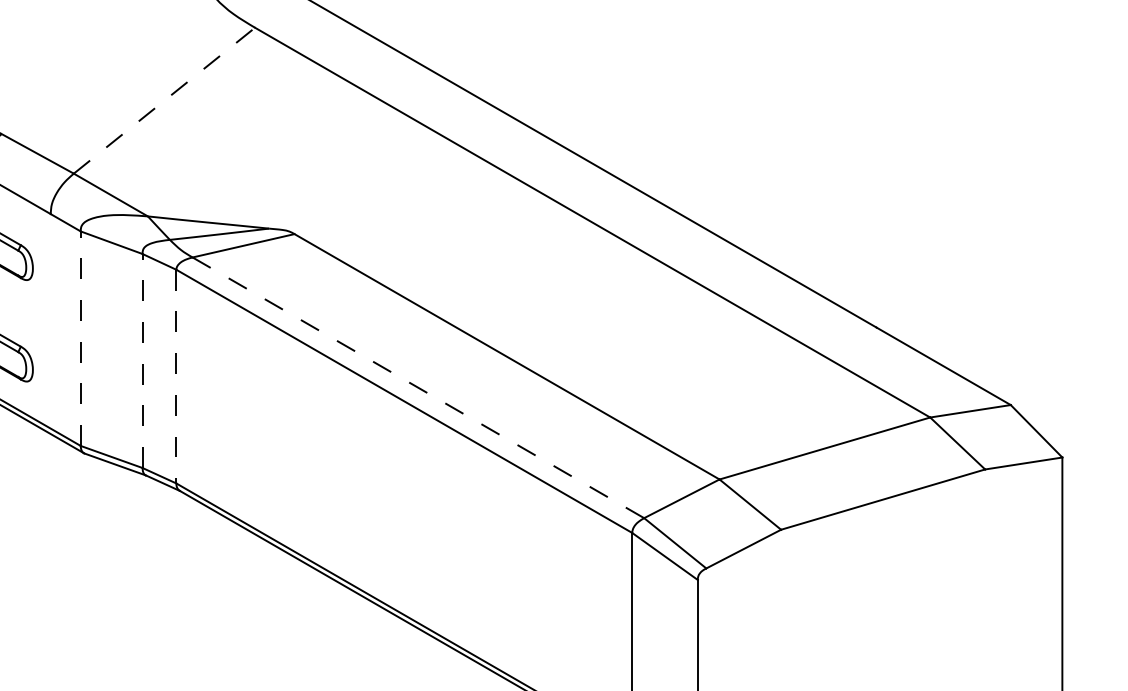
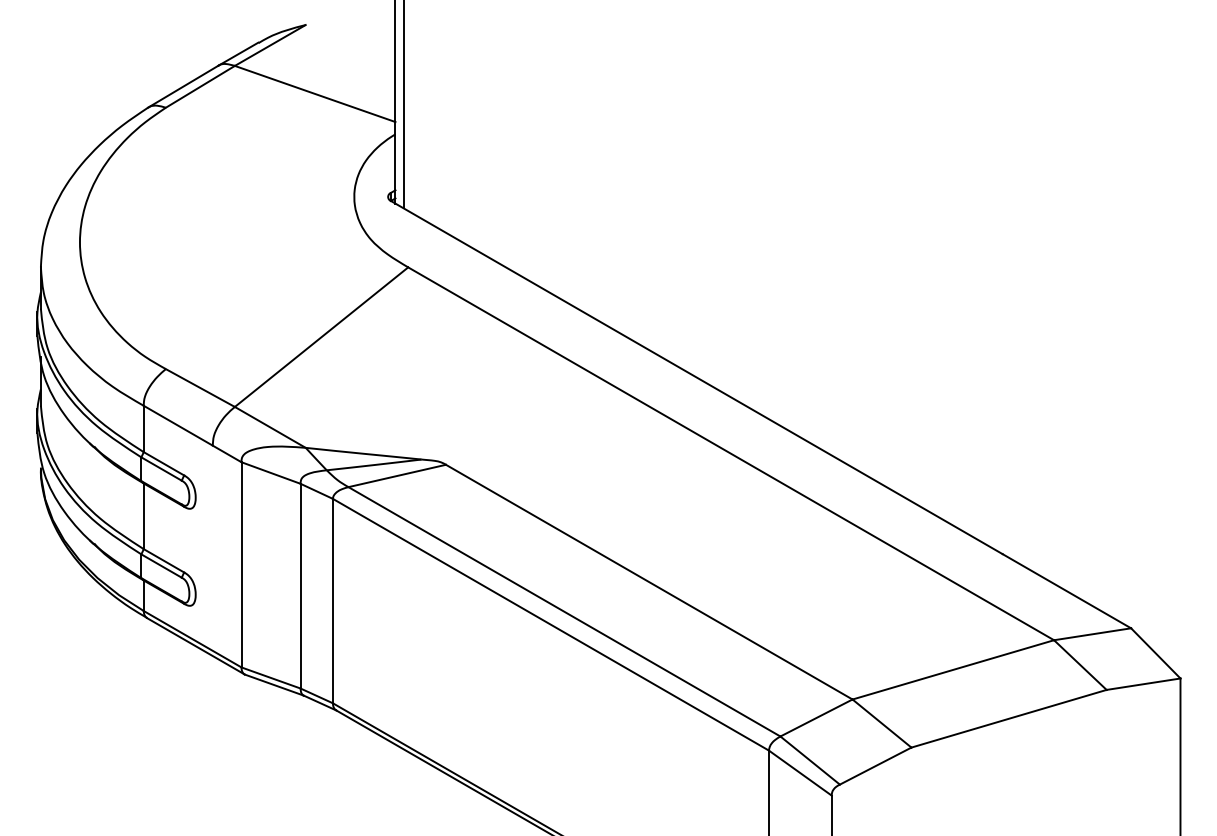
line: (164, 99) -> (321, 336), dashed -> solid
line: (80, 338) -> (241, 564), dashed -> solid
line: (142, 360) -> (300, 585), dashed -> solid
line: (175, 377) -> (332, 601), dashed -> solid
line: (418, 388) -> (564, 612), dashed -> solid

